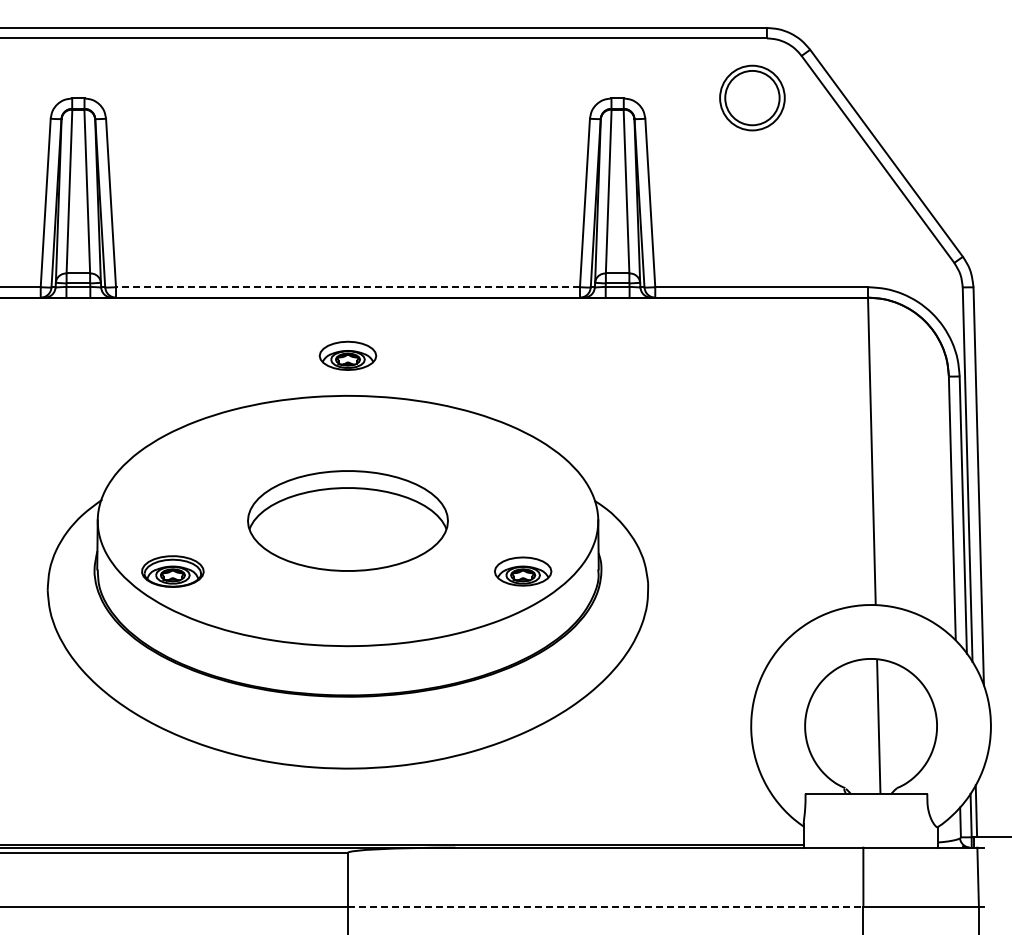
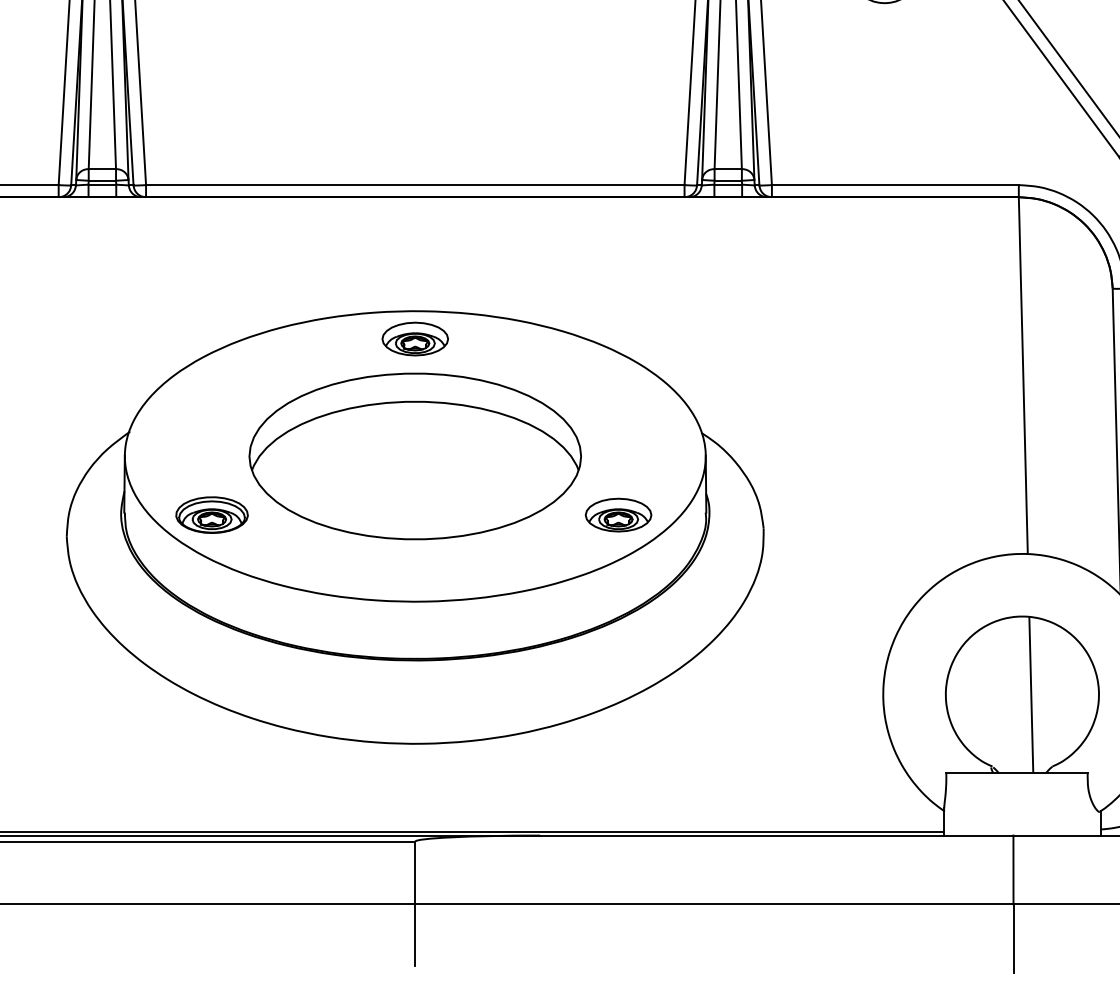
line: (348, 287) -> (415, 185), dashed -> solid
part: (347, 355) -> (414, 338), moved
part: (347, 520) -> (414, 455), size x1.43
line: (605, 906) -> (714, 903), dashed -> solid

